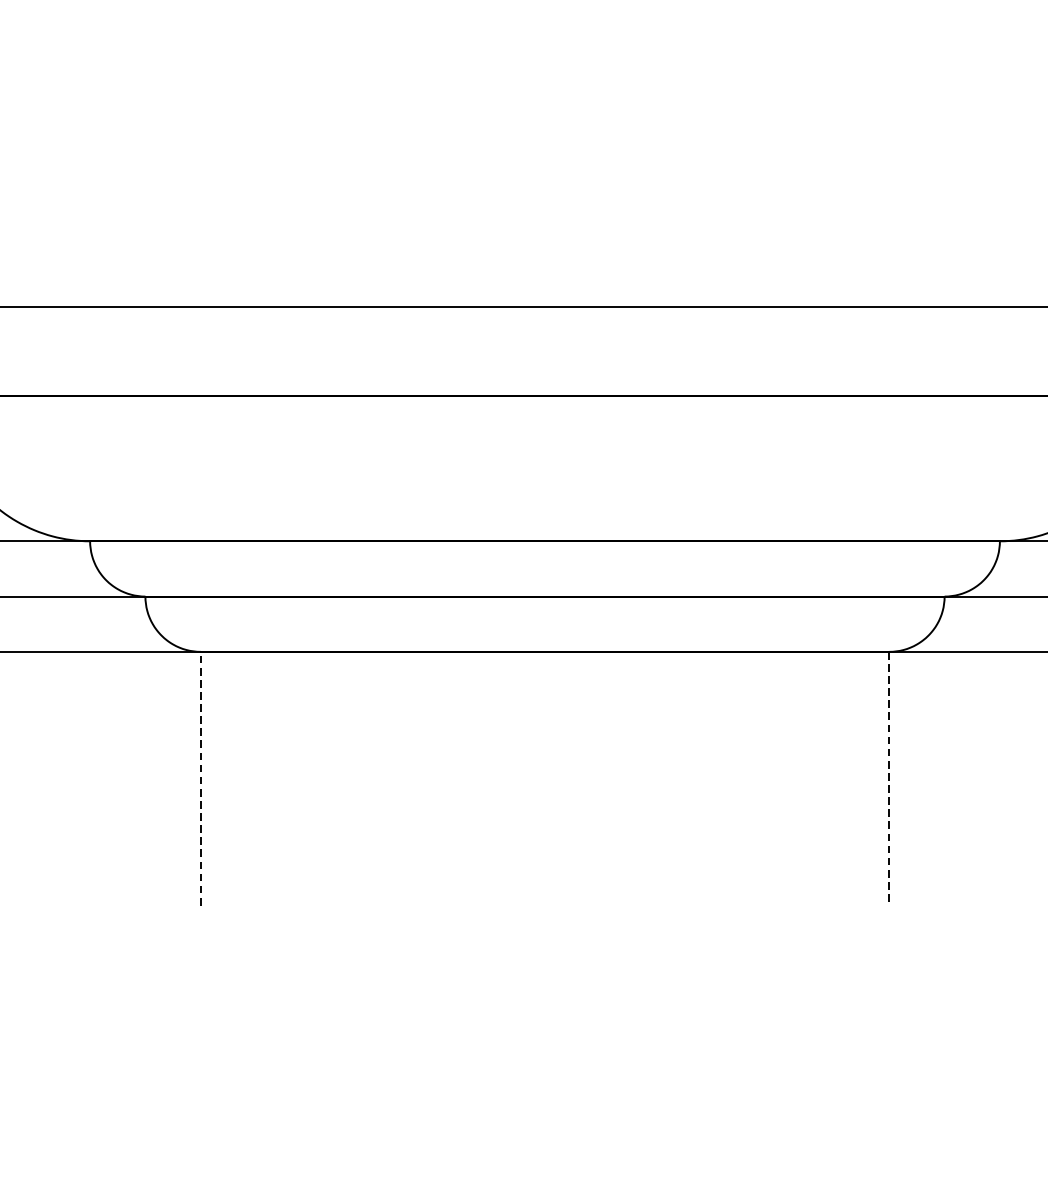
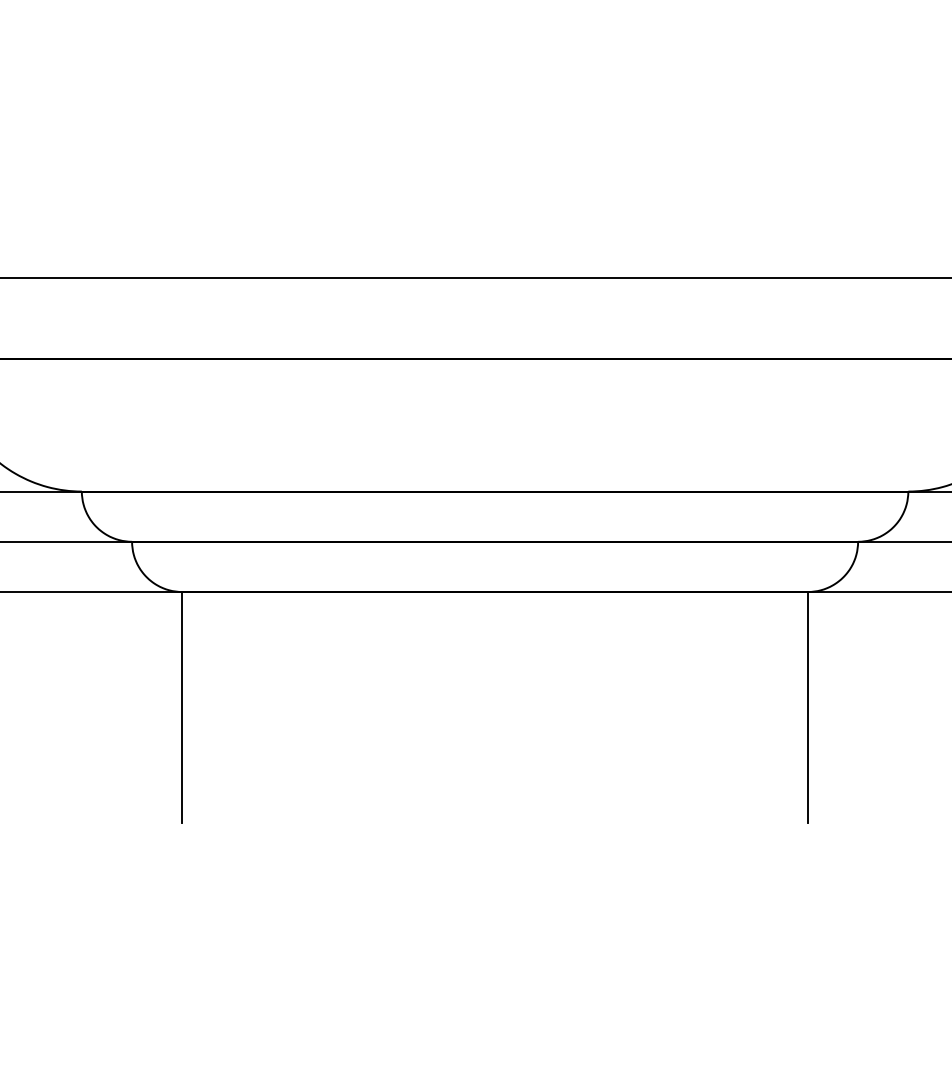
line: (200, 777) -> (182, 706), dashed -> solid
line: (888, 778) -> (807, 707), dashed -> solid

